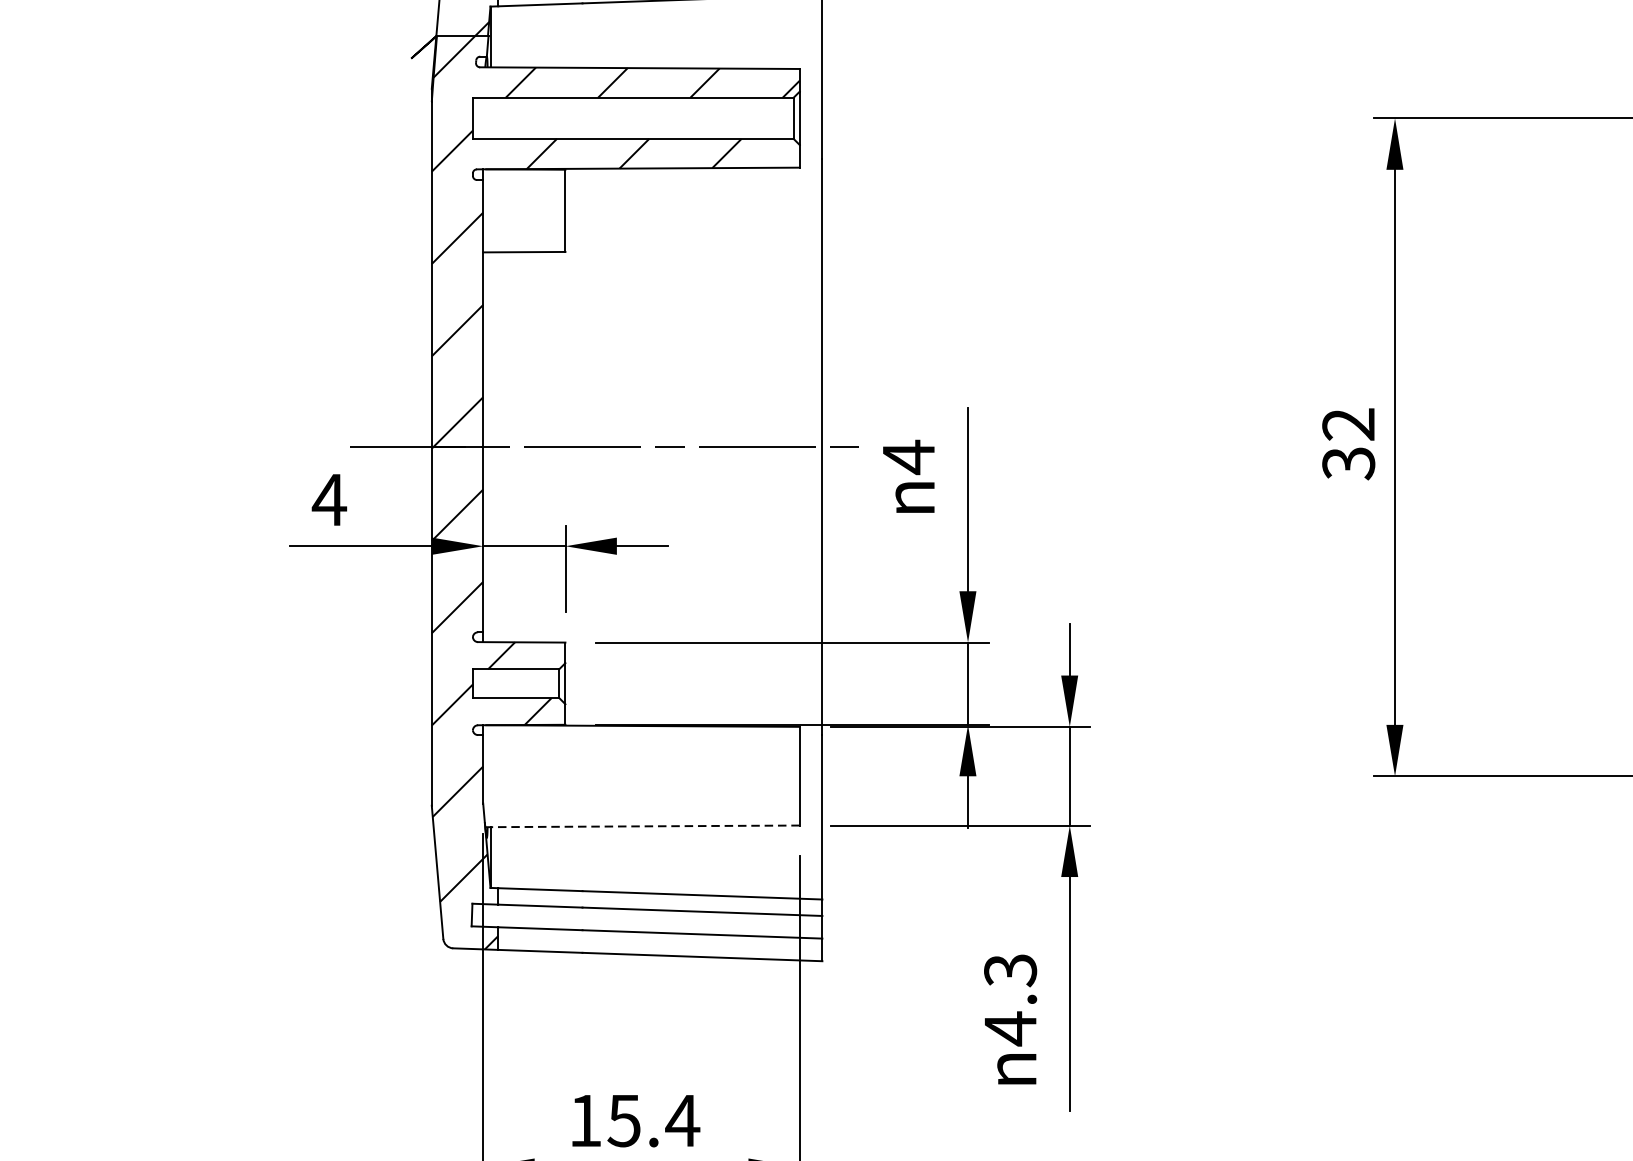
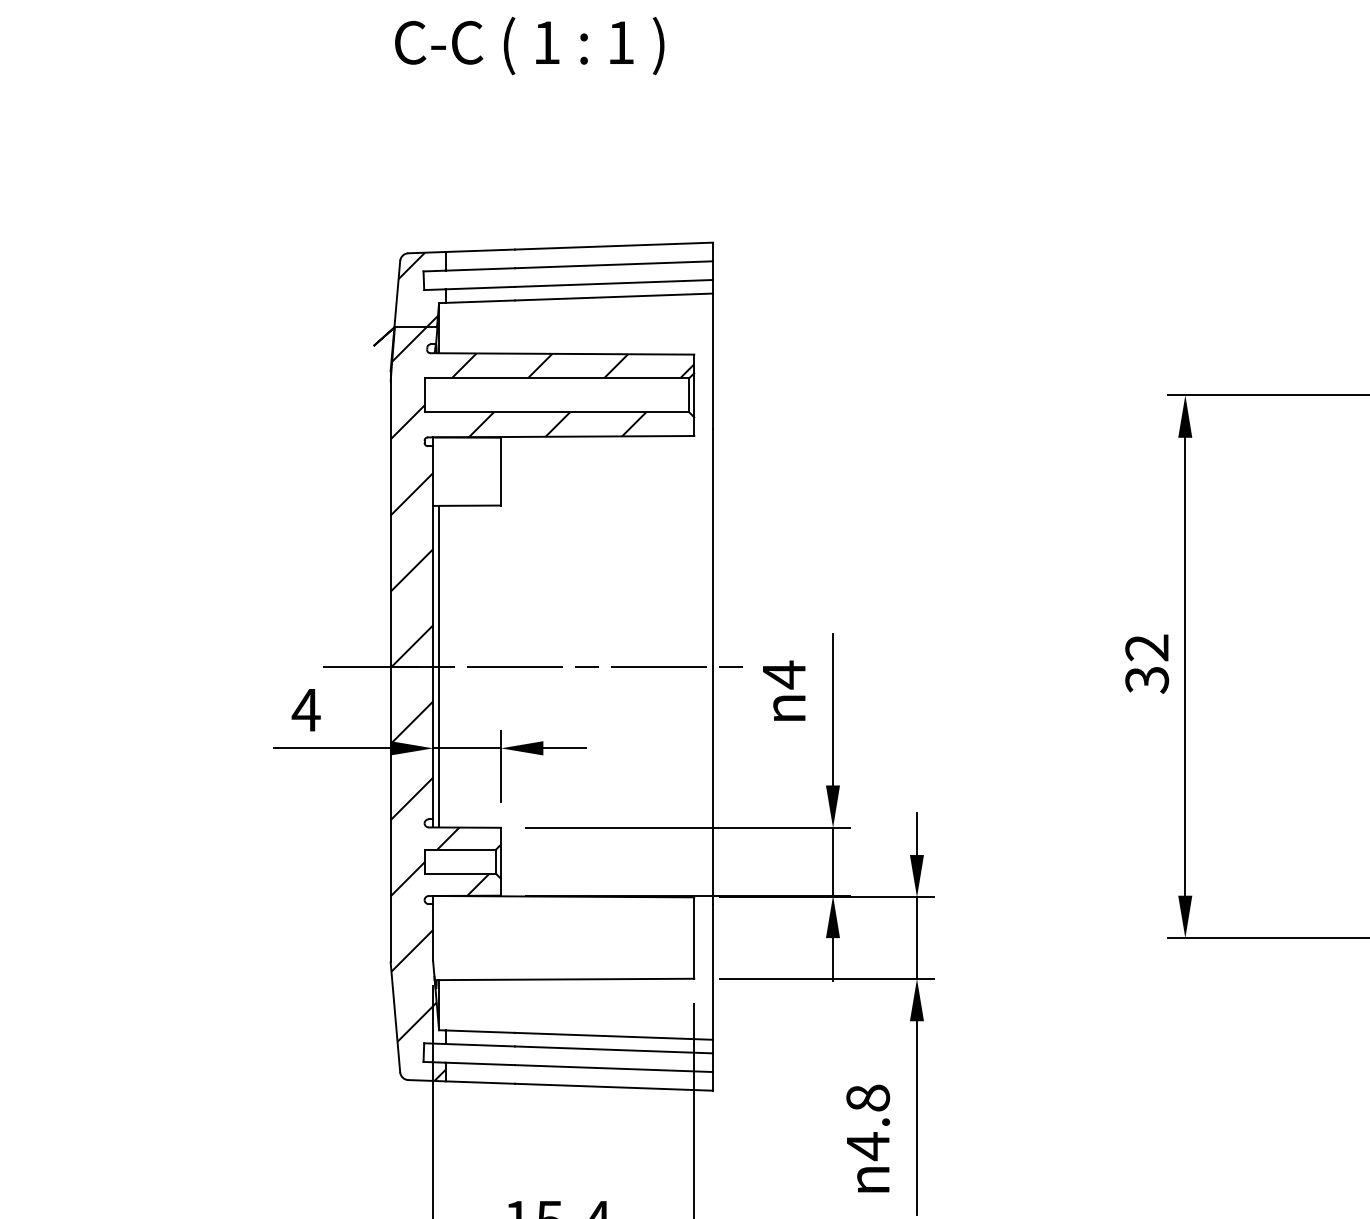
line: (490, 447) -> (439, 666), added
line: (642, 826) -> (564, 979), dashed -> solid
text: (1009, 970) -> (867, 1098), 4.3 -> 4.8

